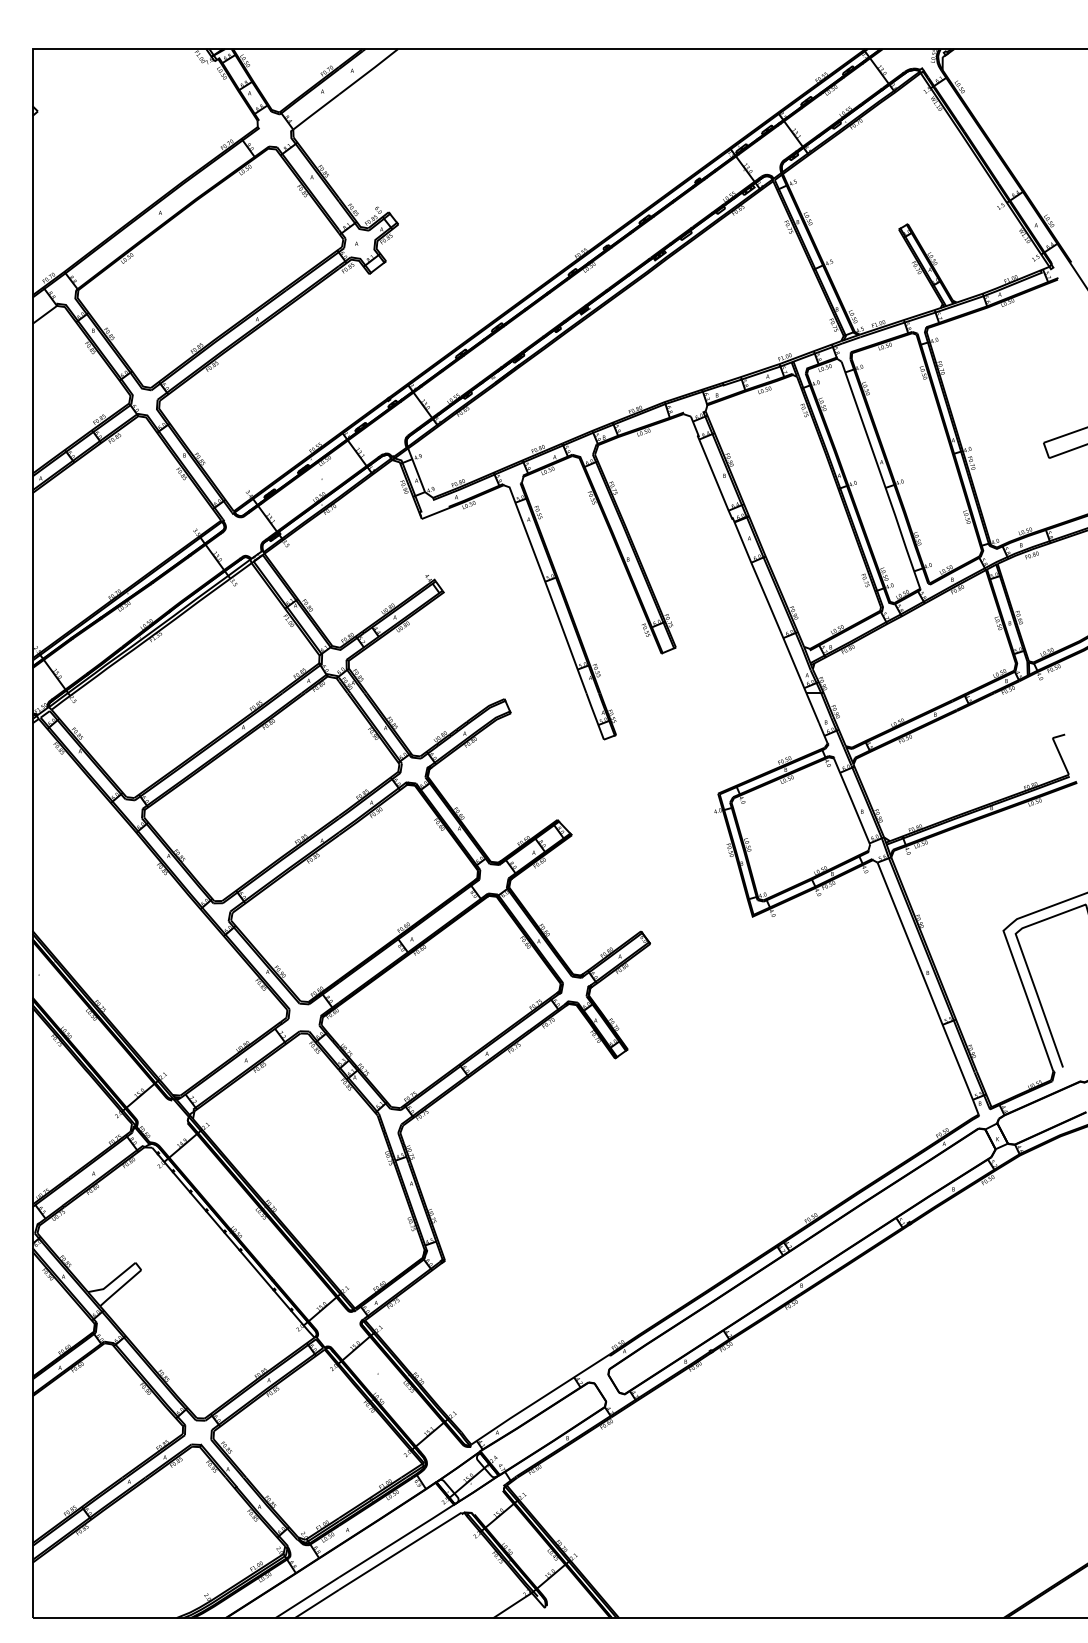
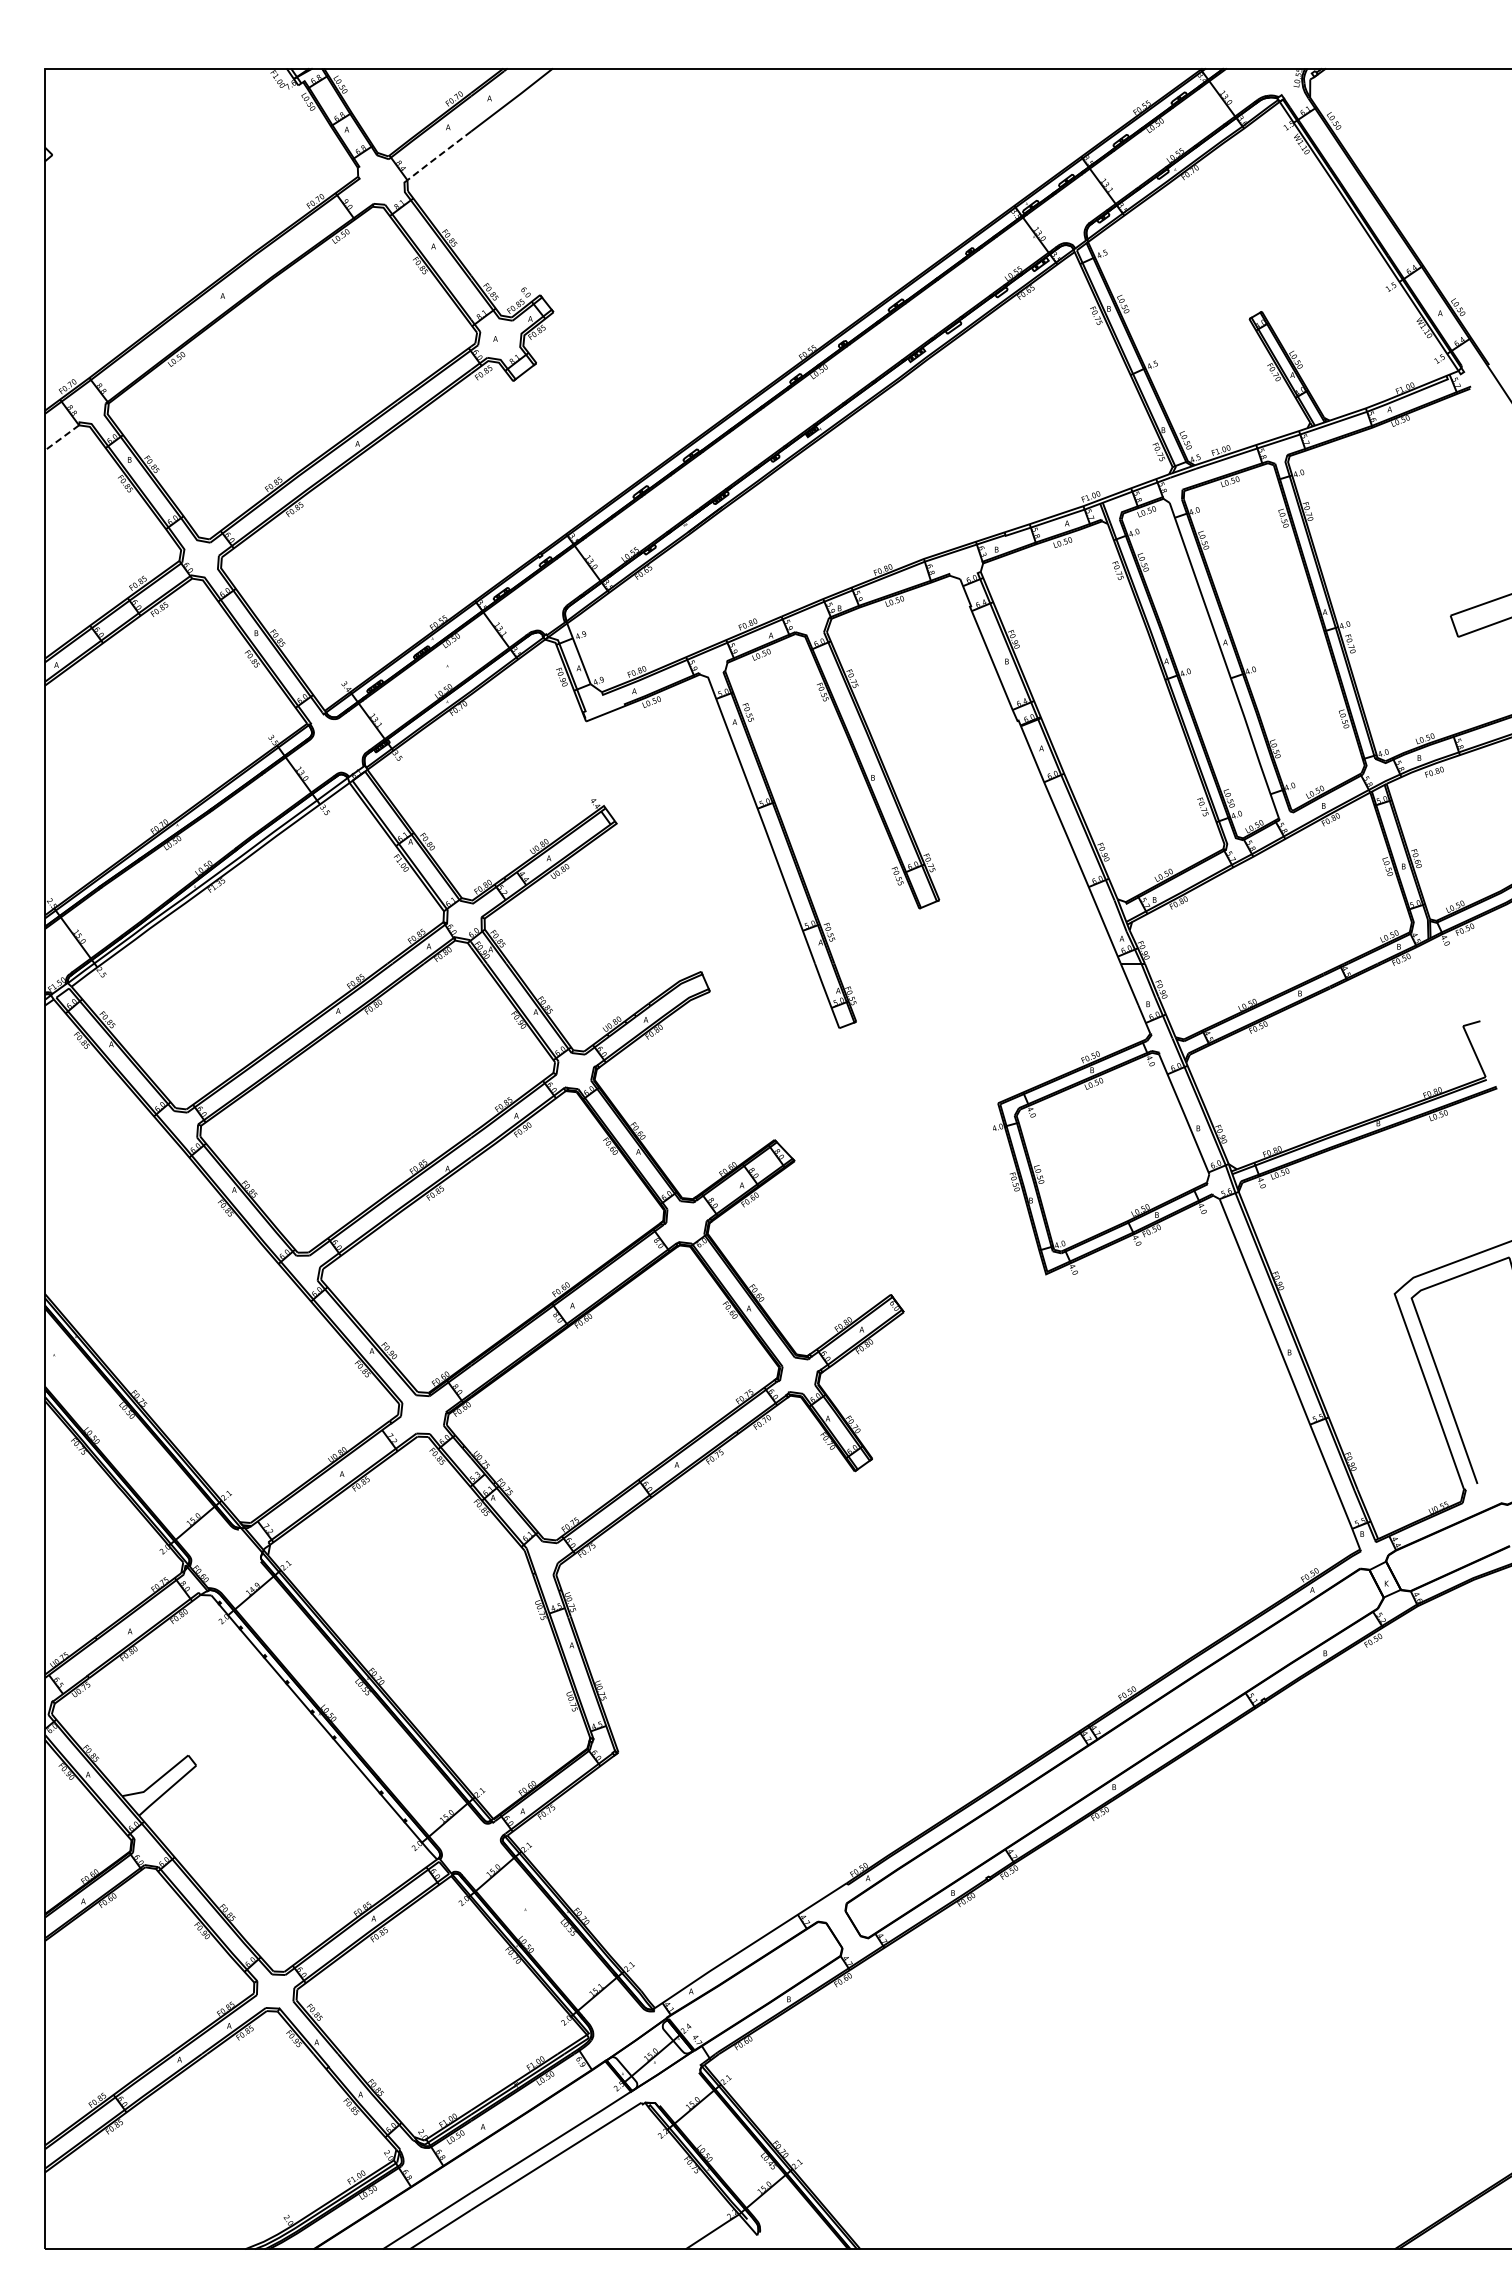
line: (315, 112) -> (438, 156), solid -> dashed
line: (44, 315) -> (61, 438), solid -> dashed

